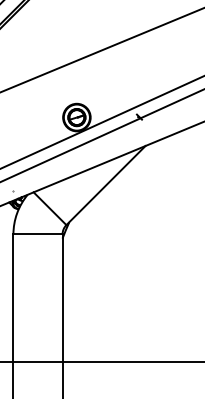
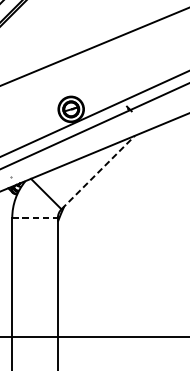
line: (105, 185) -> (97, 172), solid -> dashed
line: (38, 234) -> (35, 218), solid -> dashed

